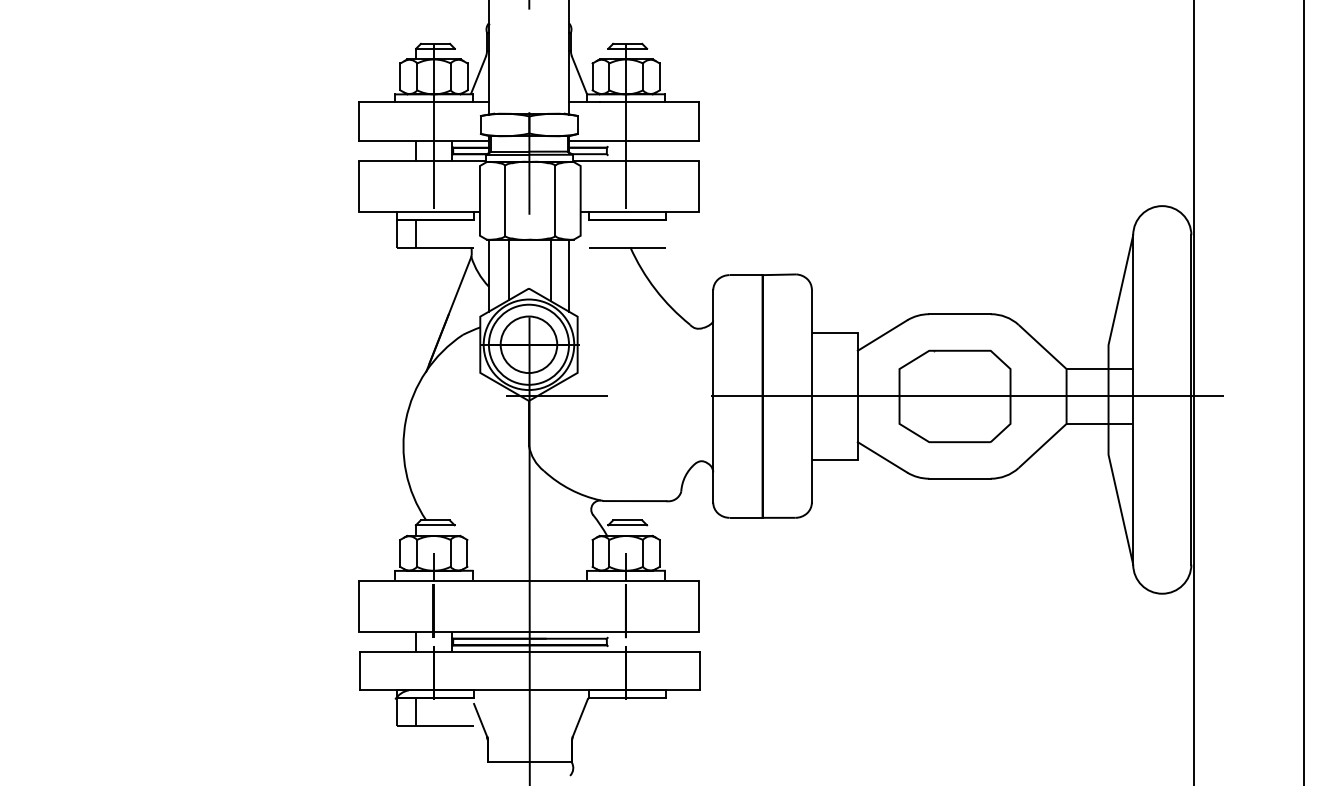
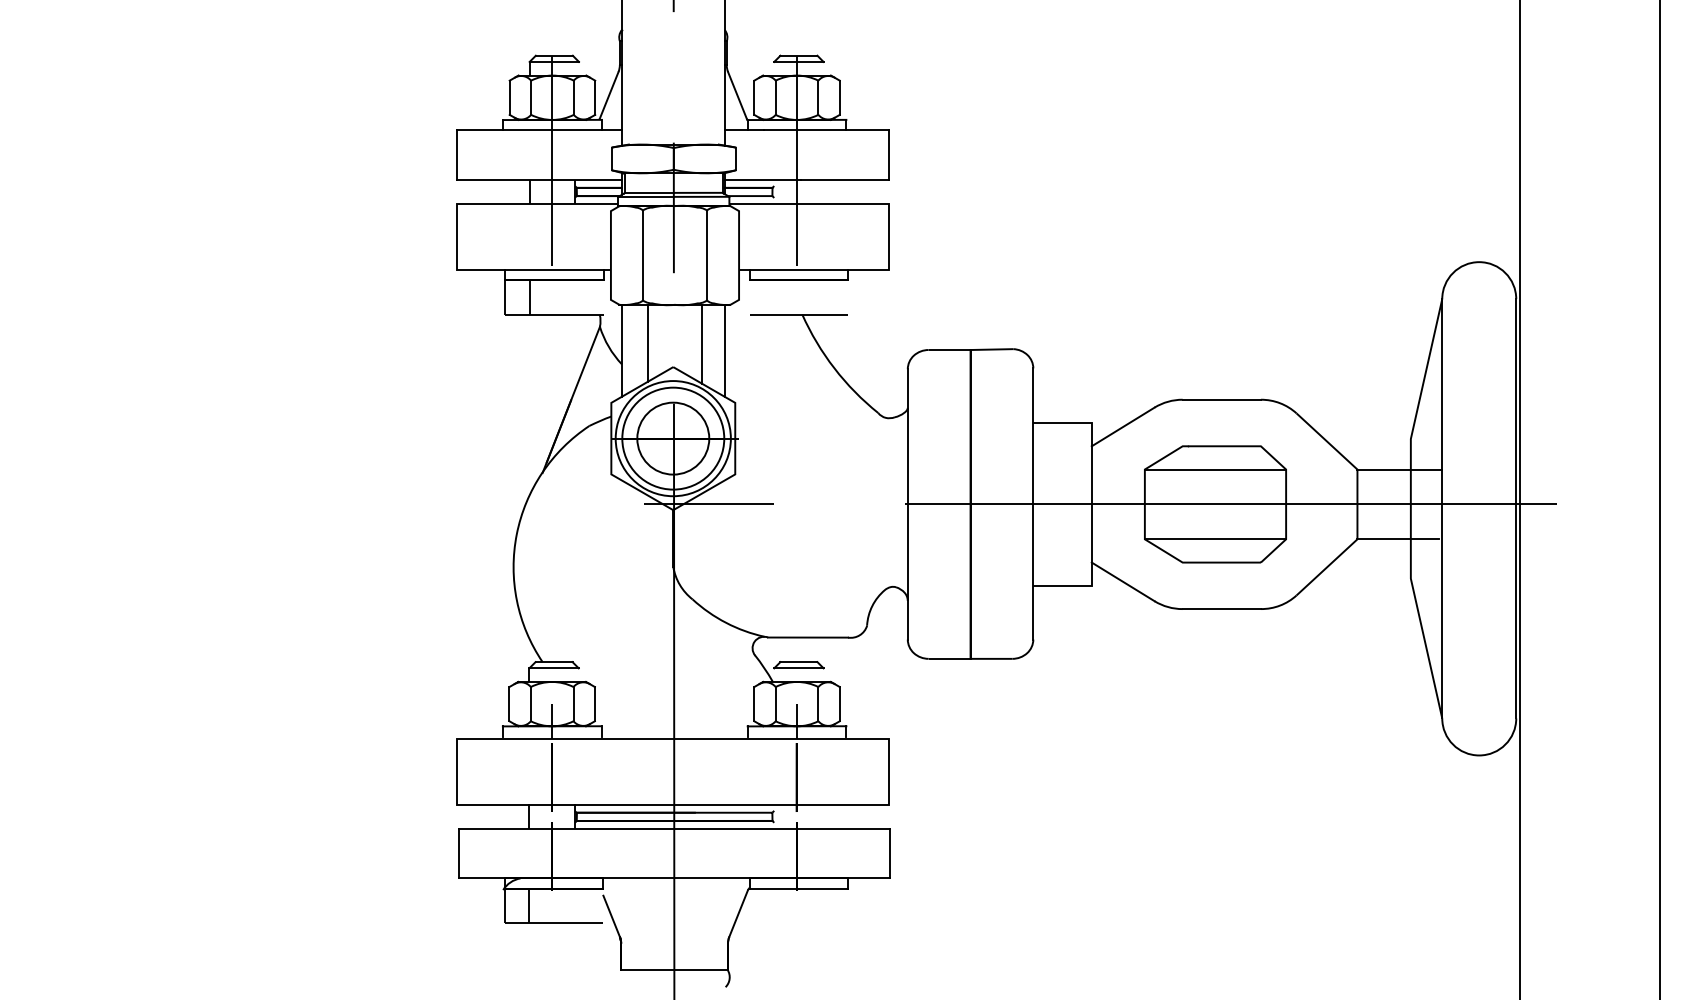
line: (955, 369) -> (1215, 469), added
line: (955, 424) -> (1215, 539), added

